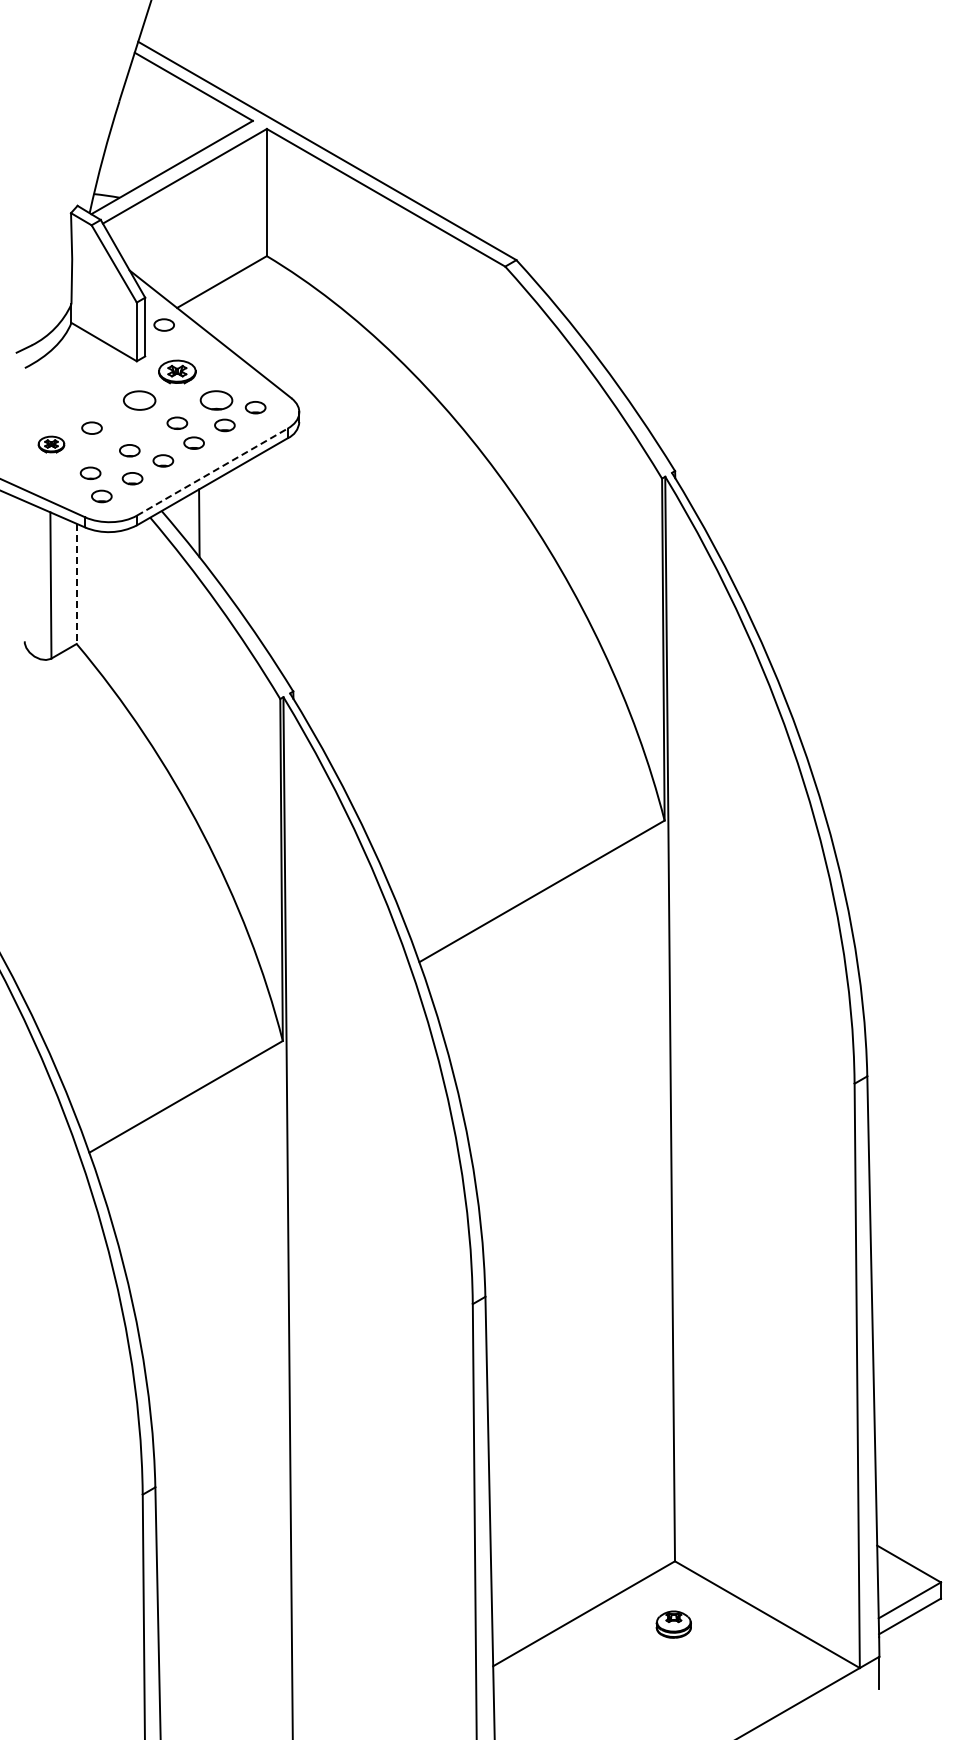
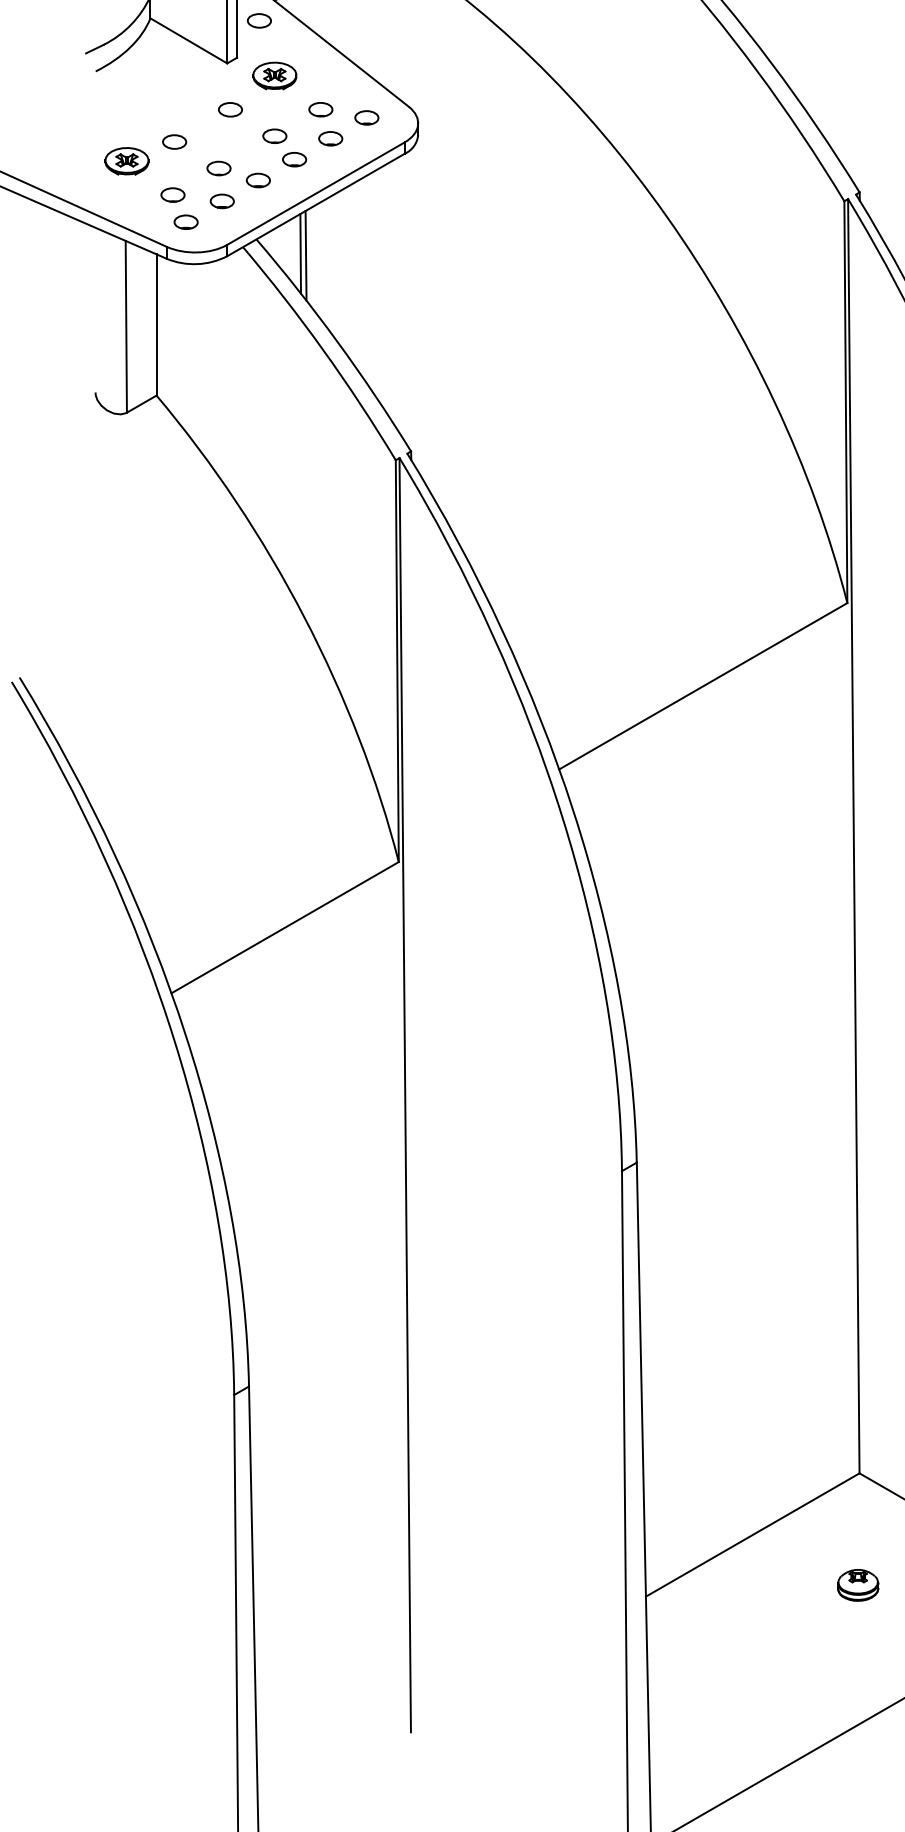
part: (139, 400) -> (230, 109), size x0.62
part: (216, 400) -> (320, 109), size x0.62
part: (51, 444) -> (126, 161), size x1.43
line: (212, 471) -> (316, 192), dashed -> solid
line: (203, 524) -> (305, 255), added
line: (76, 584) -> (156, 325), dashed -> solid
part: (673, 1624) -> (857, 1585), moved

